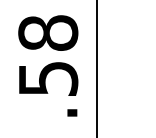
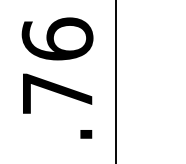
text: (48, 55) -> (57, 65), .58 -> .76

